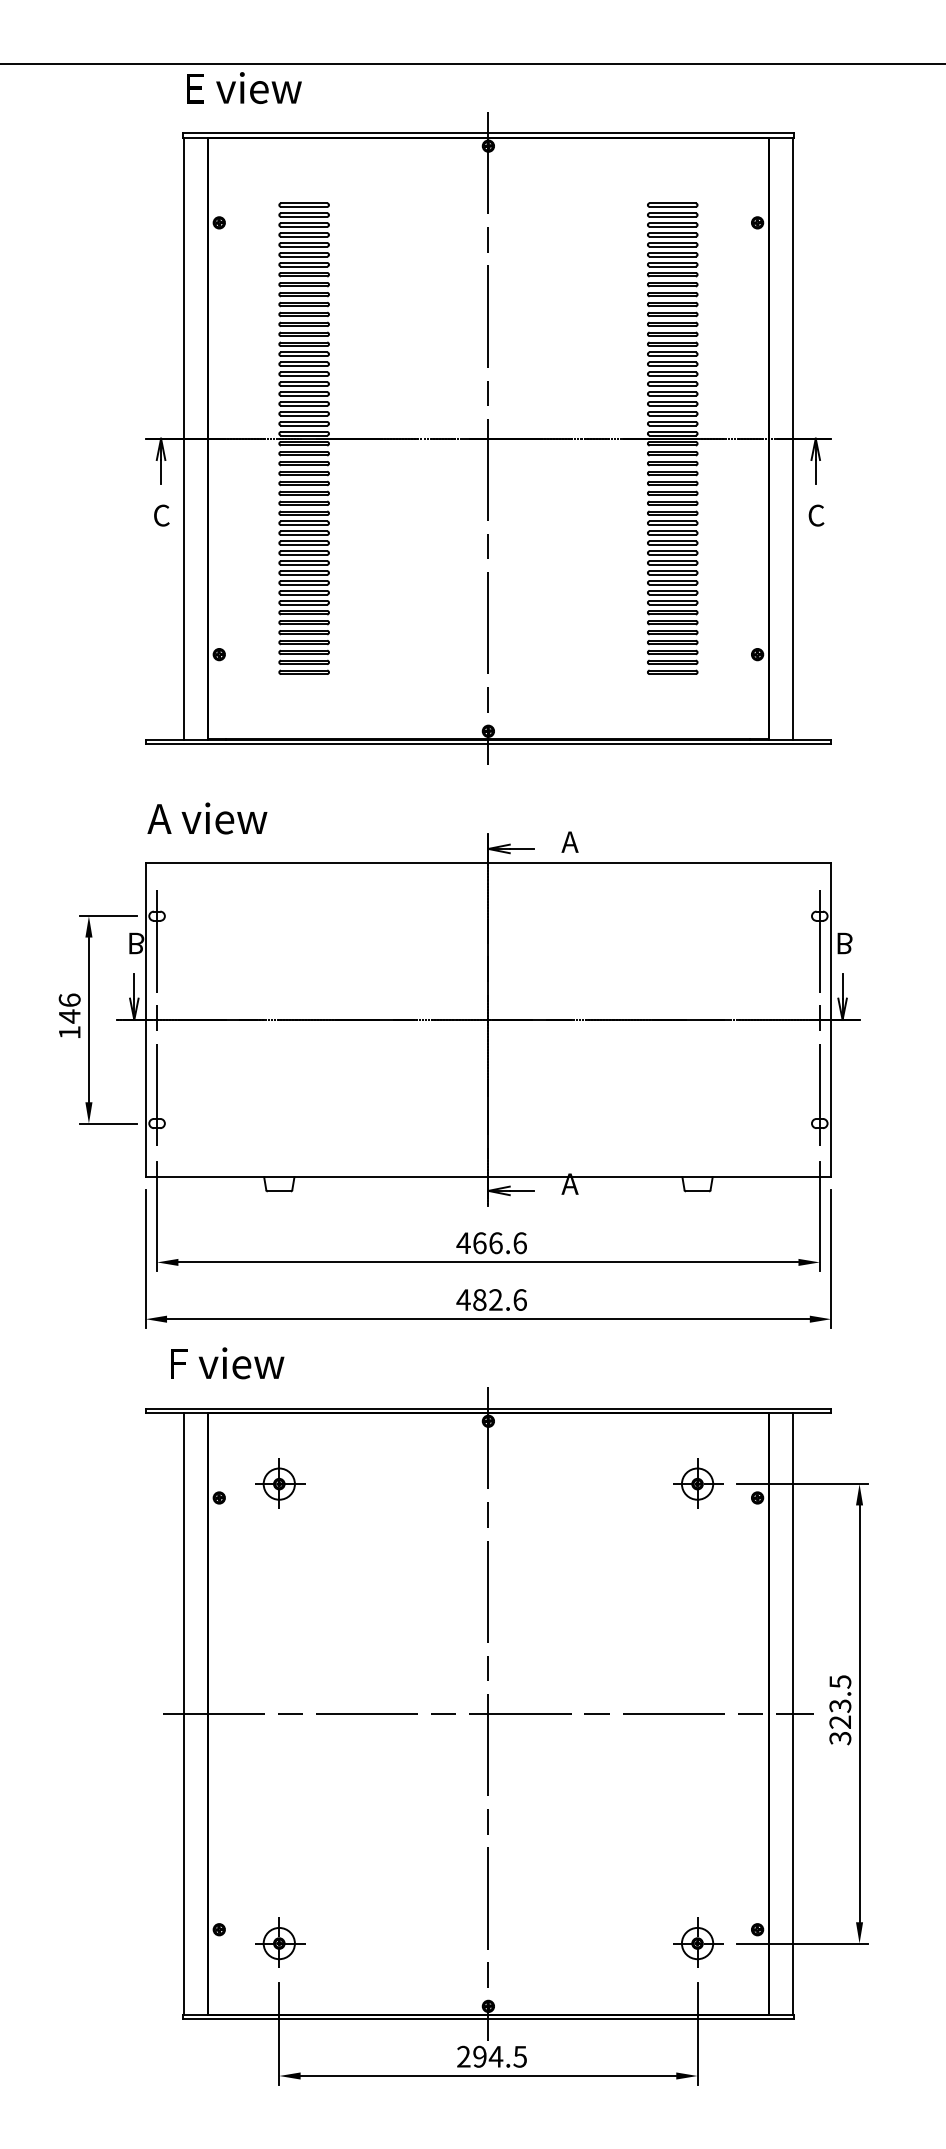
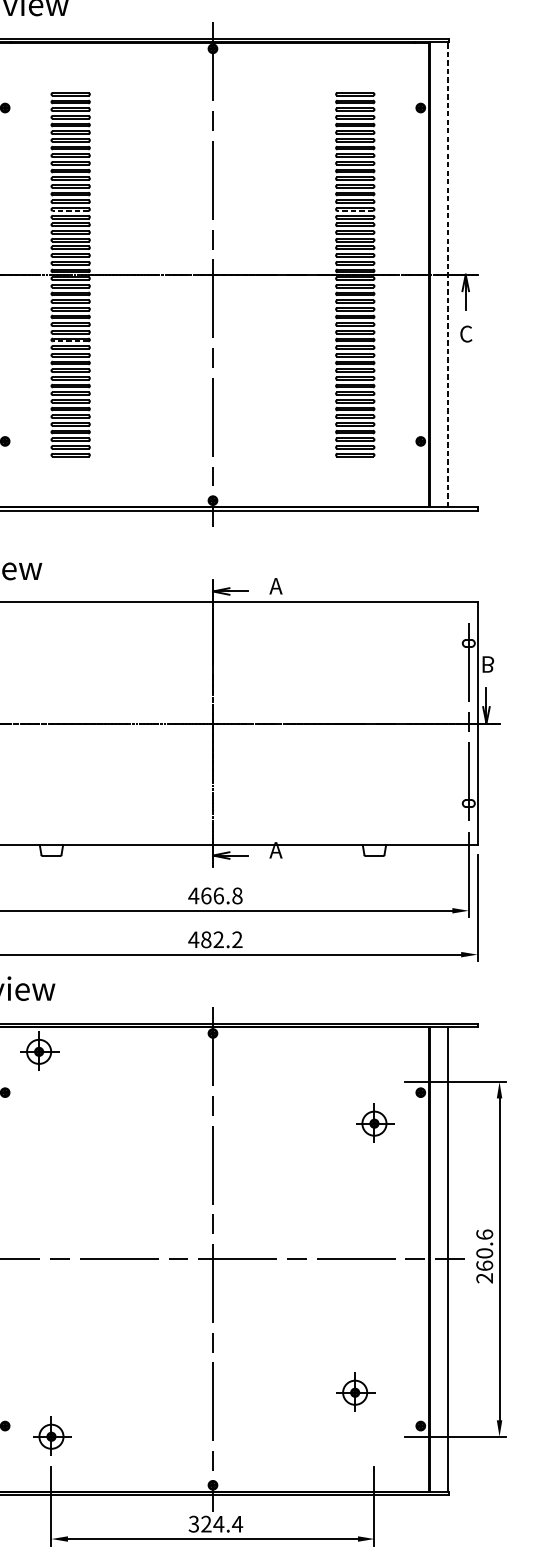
line: (303, 356) -> (70, 211), solid -> dashed
line: (672, 356) -> (355, 211), solid -> dashed
line: (793, 438) -> (448, 274), solid -> dashed
line: (303, 525) -> (70, 341), solid -> dashed
text: (519, 1243) -> (236, 896), 466.6 -> 466.8
text: (519, 1299) -> (236, 939), 482.6 -> 482.2
part: (280, 1483) -> (40, 1051), moved
part: (698, 1483) -> (375, 1123), moved
text: (840, 1710) -> (484, 1256), 323.5 -> 260.6
part: (698, 1942) -> (355, 1391), moved
text: (492, 2056) -> (216, 1523), 294.5 -> 324.4

